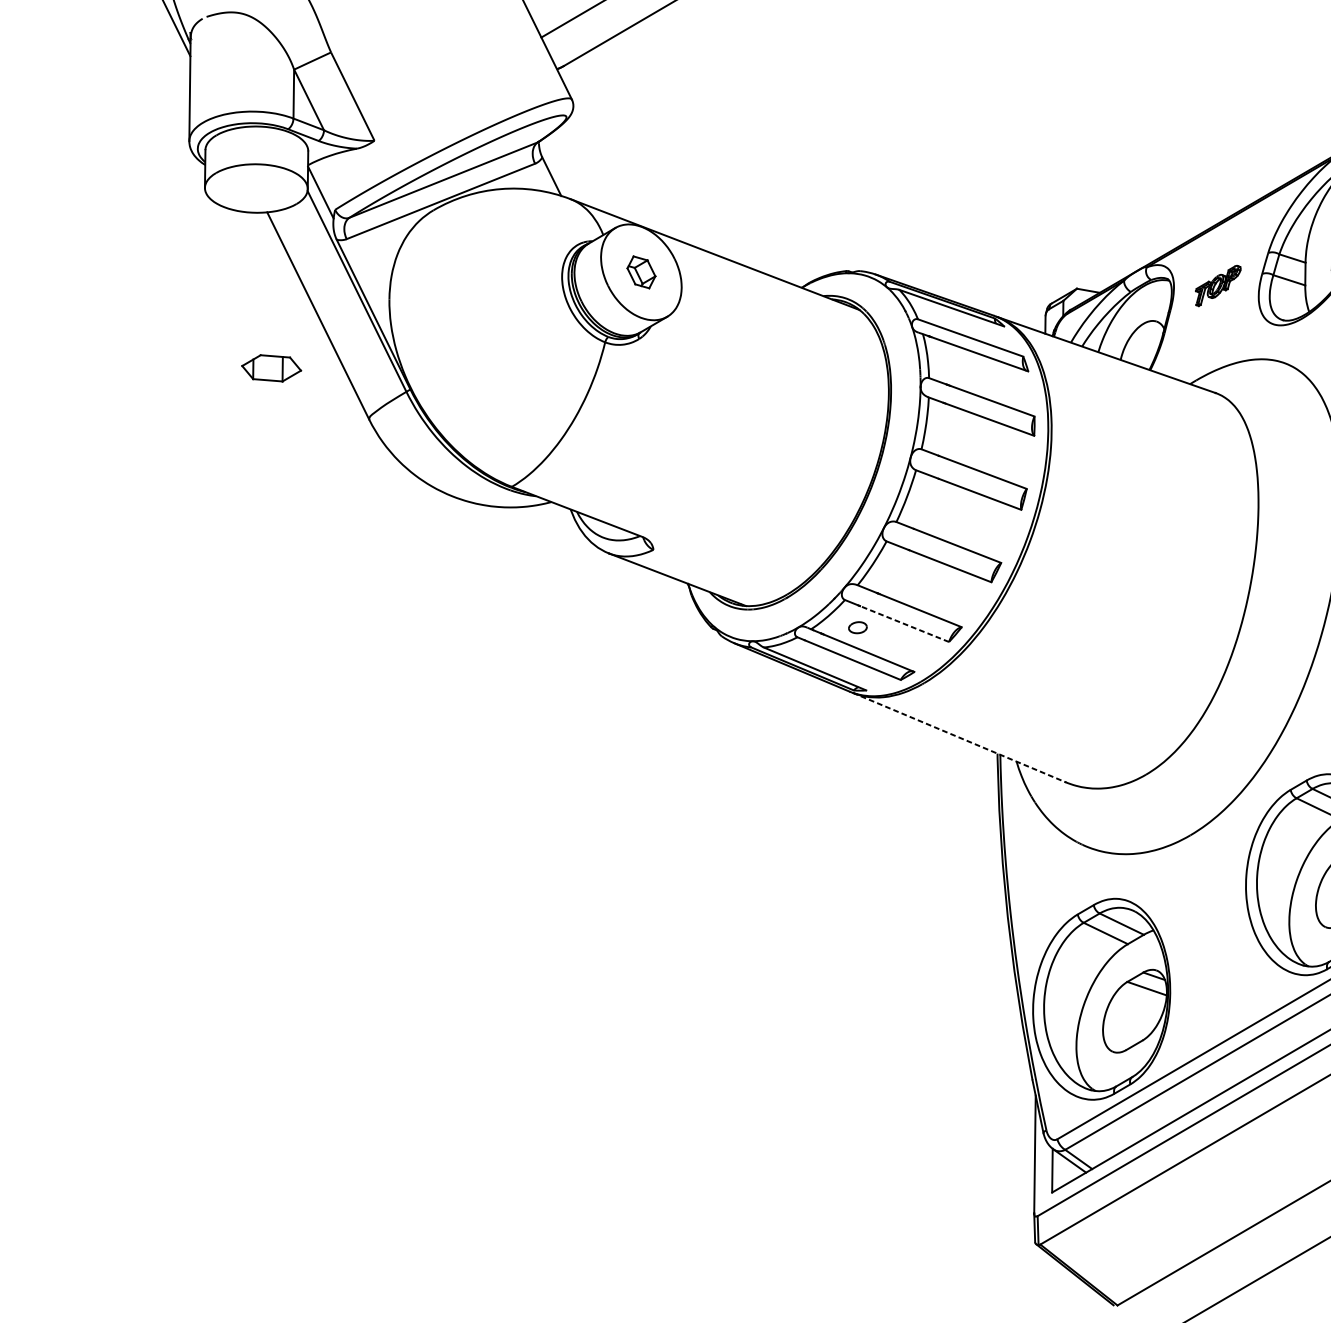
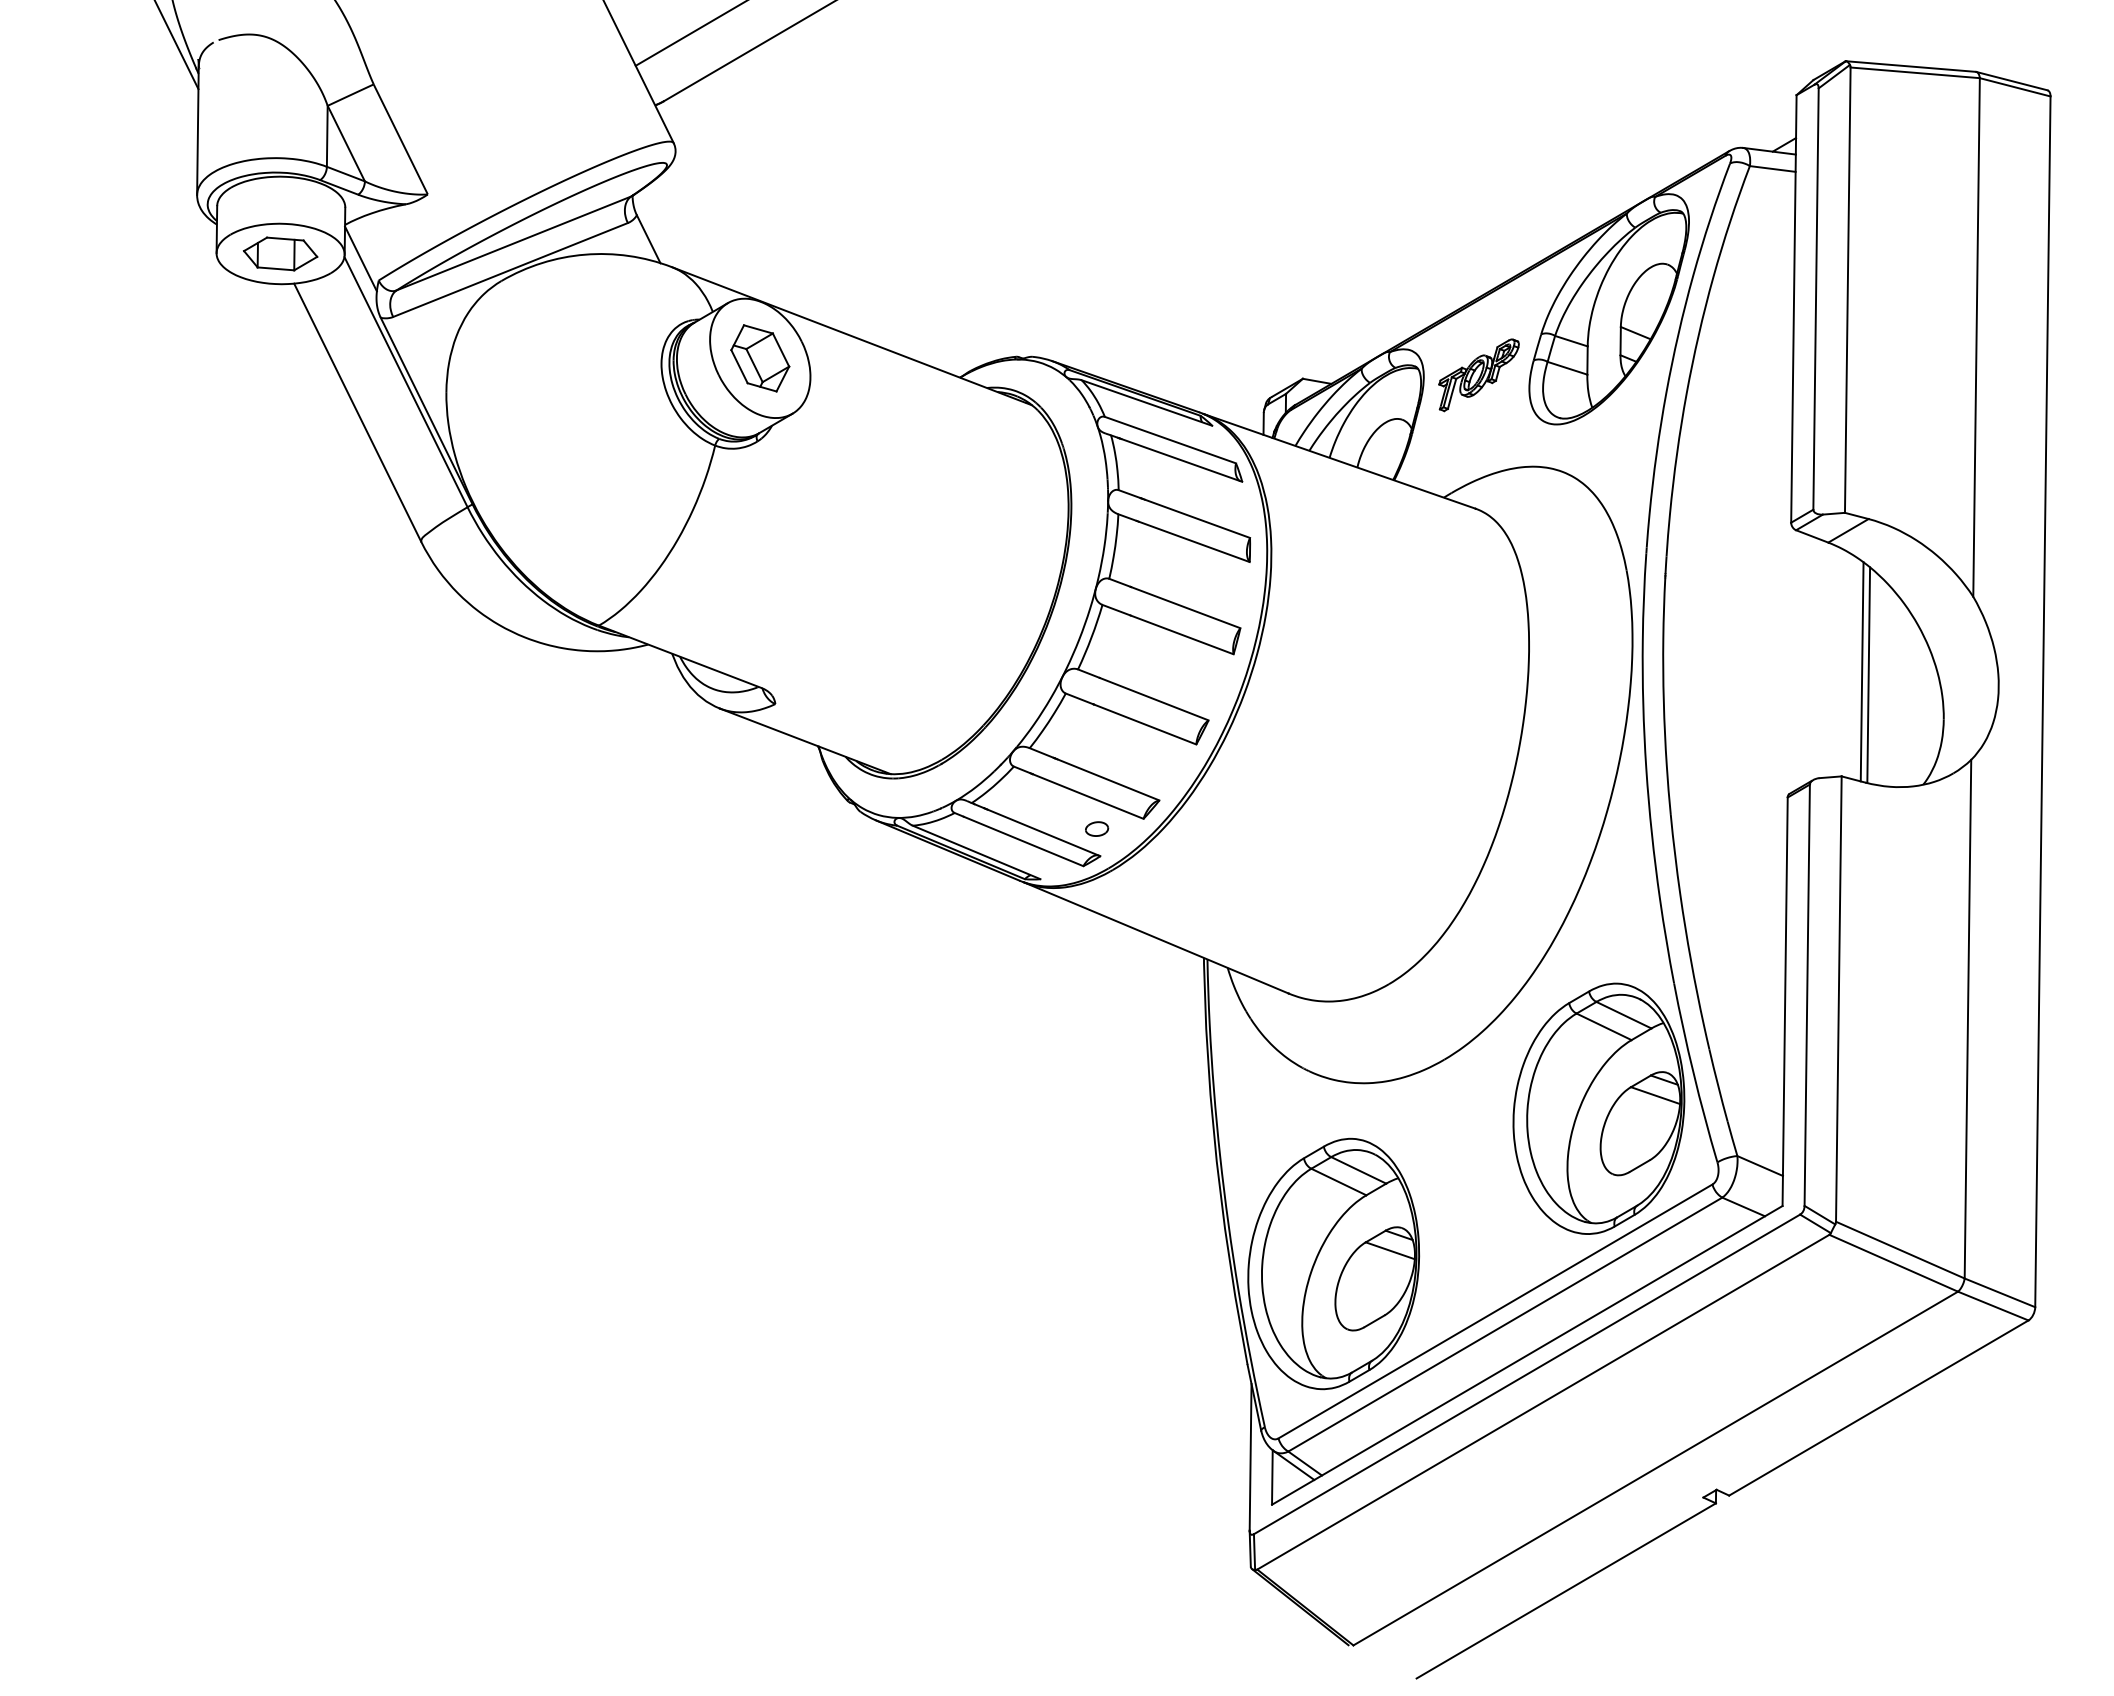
part: (641, 272) -> (760, 358), size x1.67
part: (1217, 286) -> (1478, 375), size x1.43
part: (271, 367) -> (280, 253), moved
line: (904, 624) -> (1088, 796), dashed -> solid
part: (858, 627) -> (1097, 828), moved
line: (959, 737) -> (1156, 937), dashed -> solid

